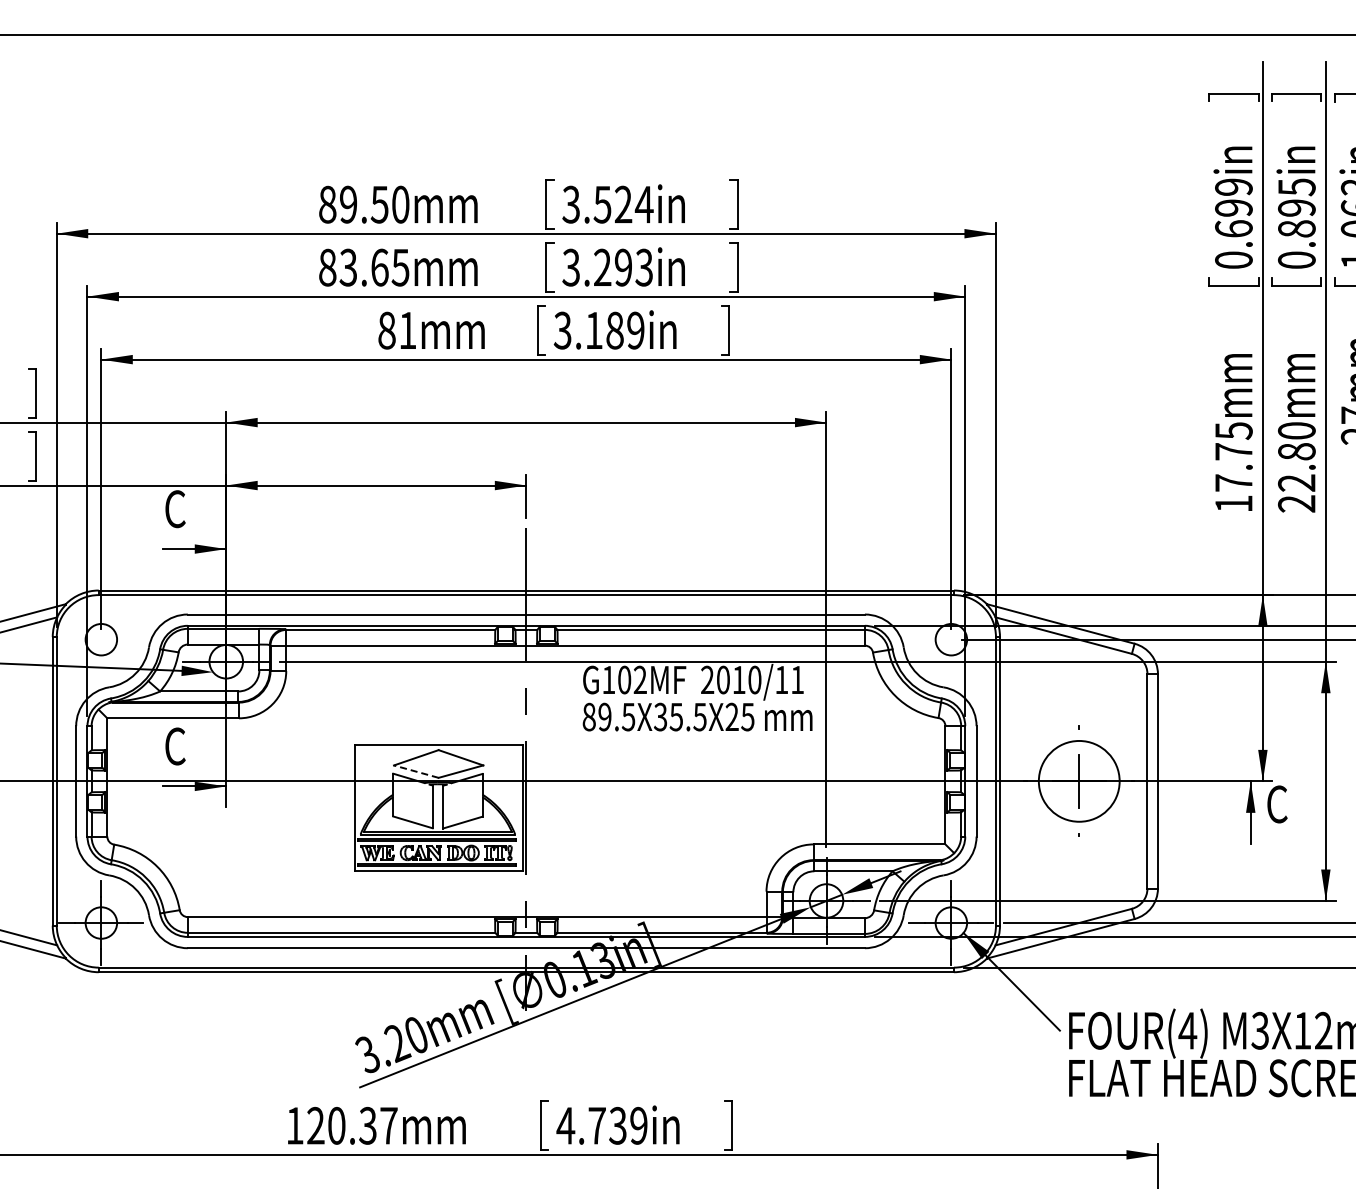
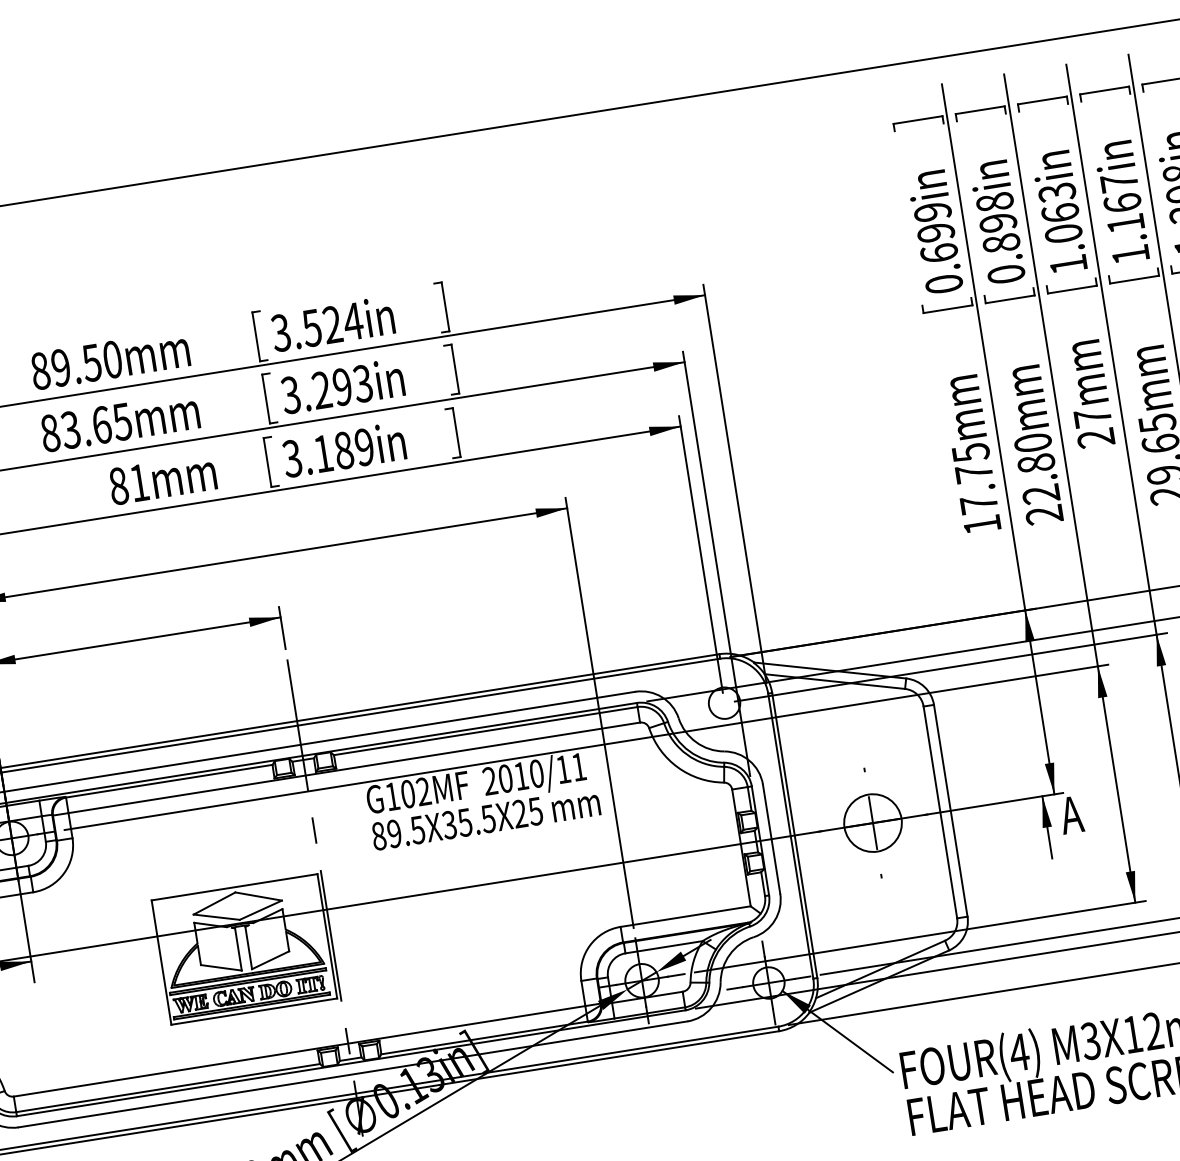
text: (1296, 187) -> (994, 202), 0.895in -> 0.898in
line: (415, 771) -> (215, 917), dashed -> solid
circle: (1079, 781) -> (873, 823), size x0.71
text: (1276, 804) -> (1071, 815), C -> A

